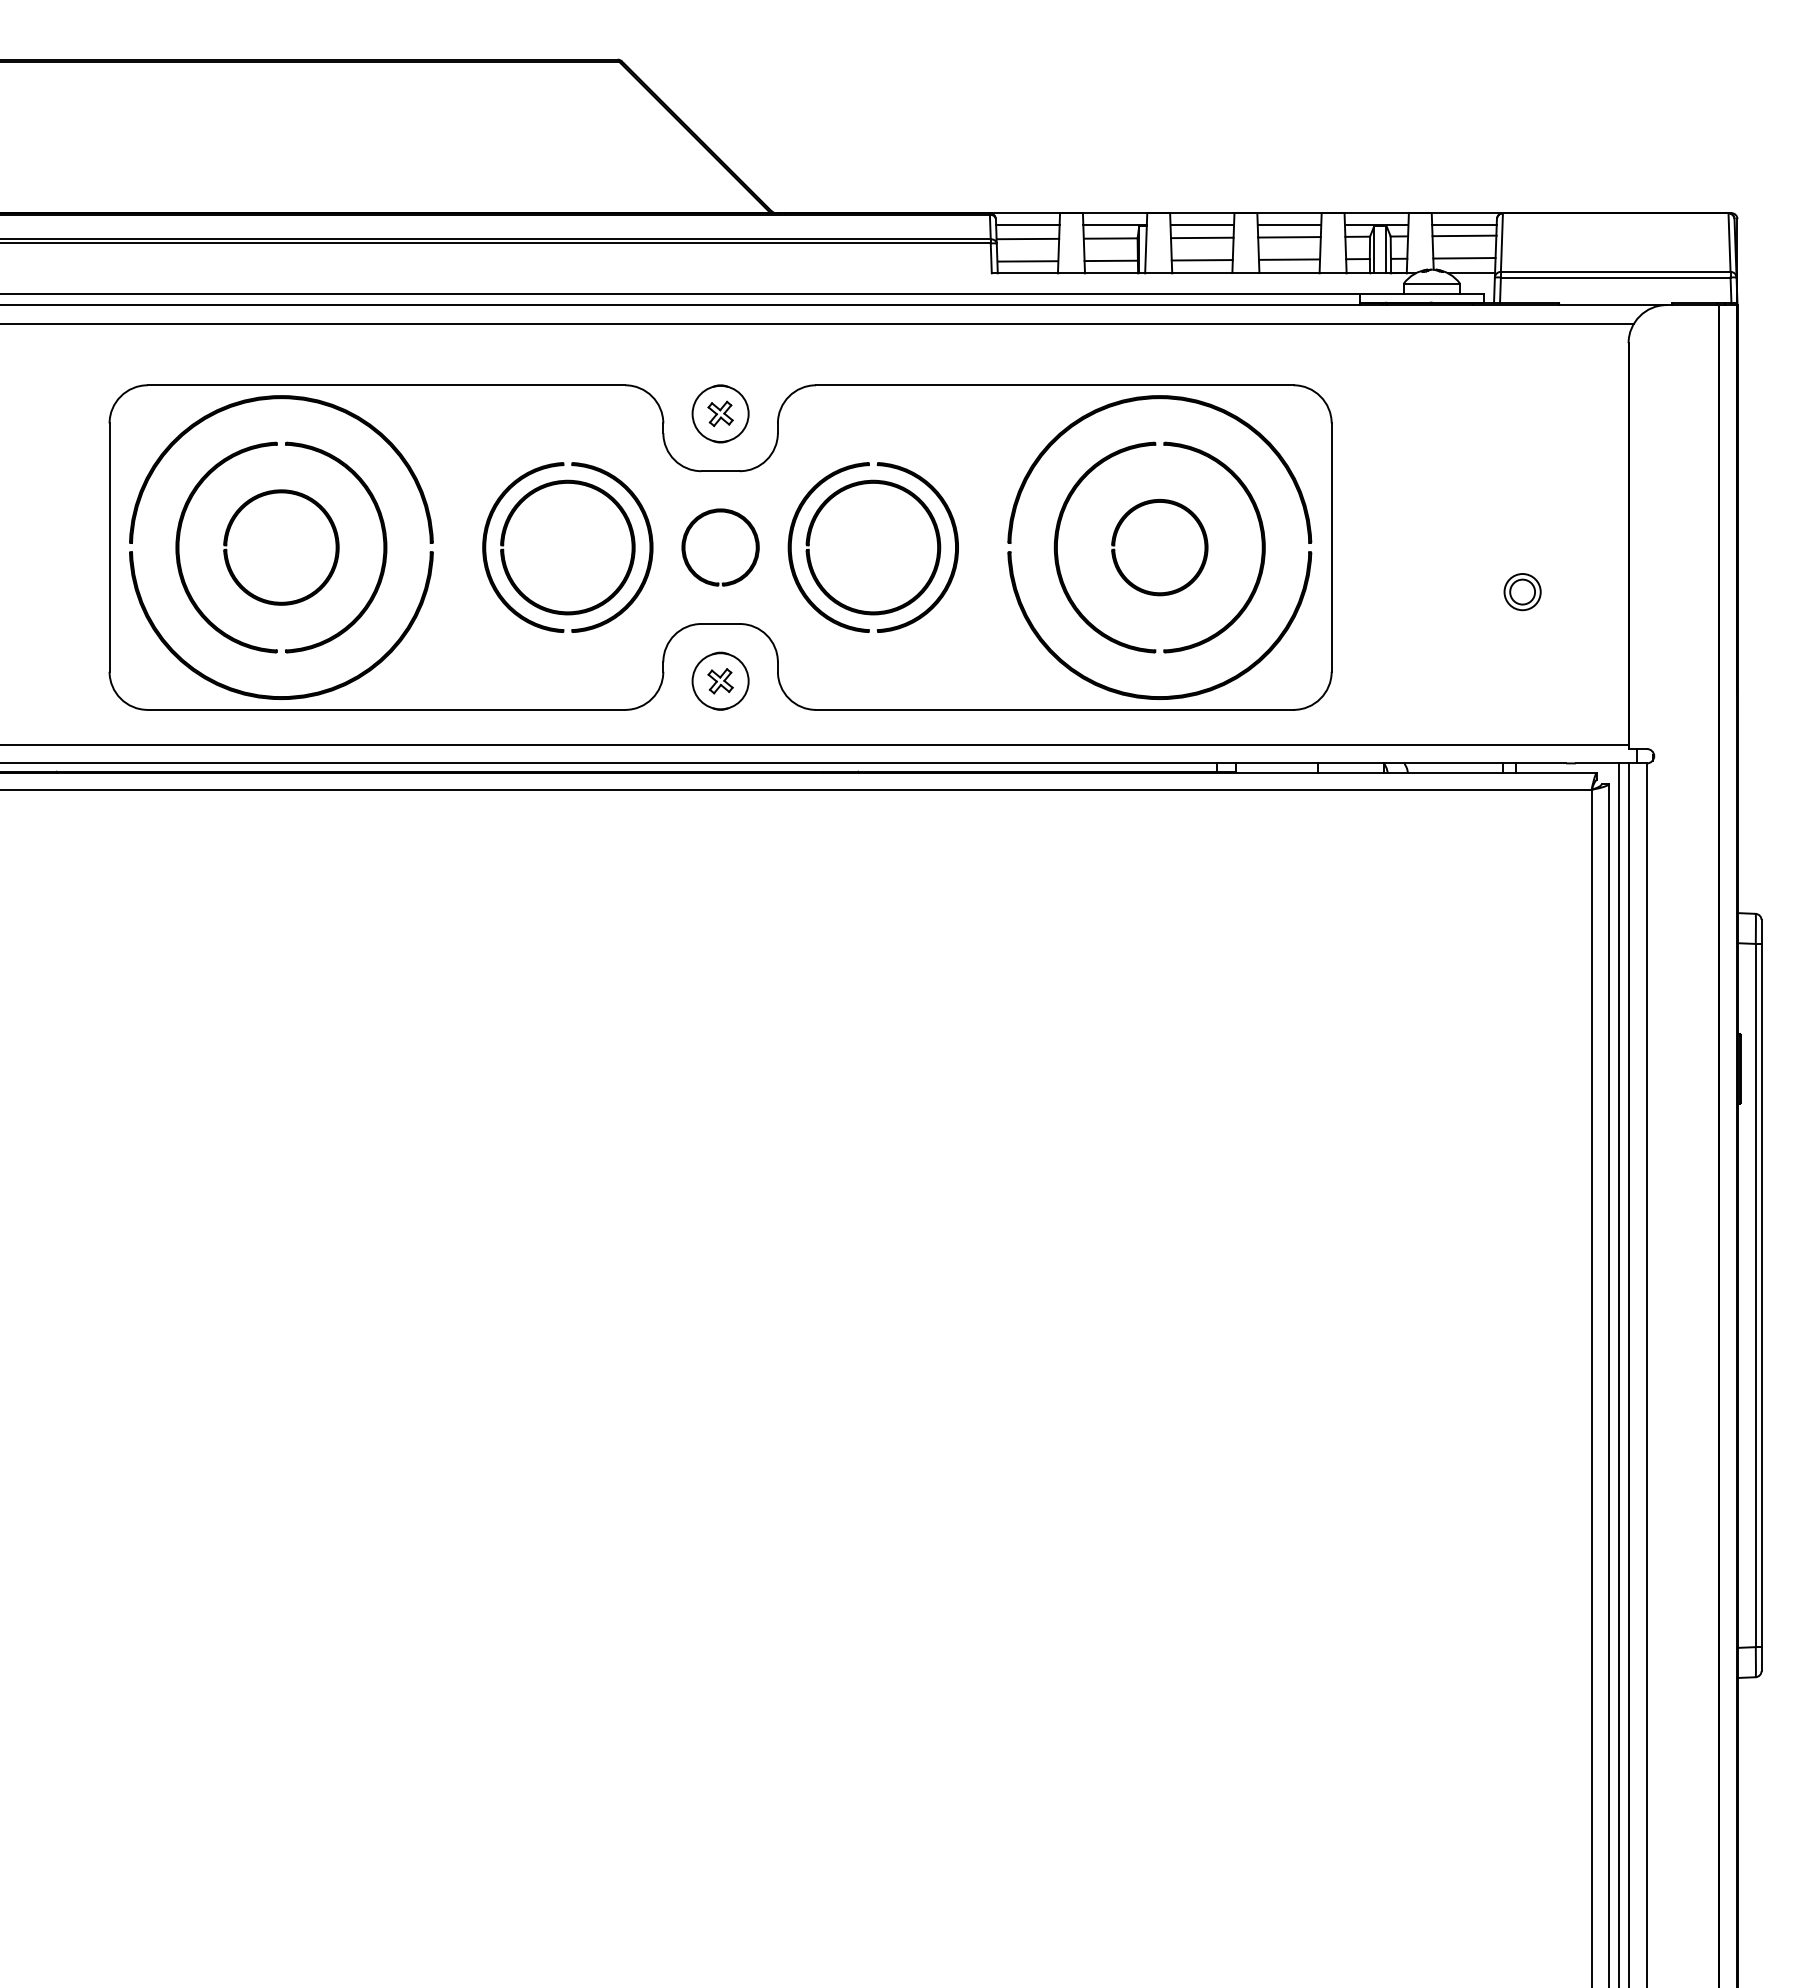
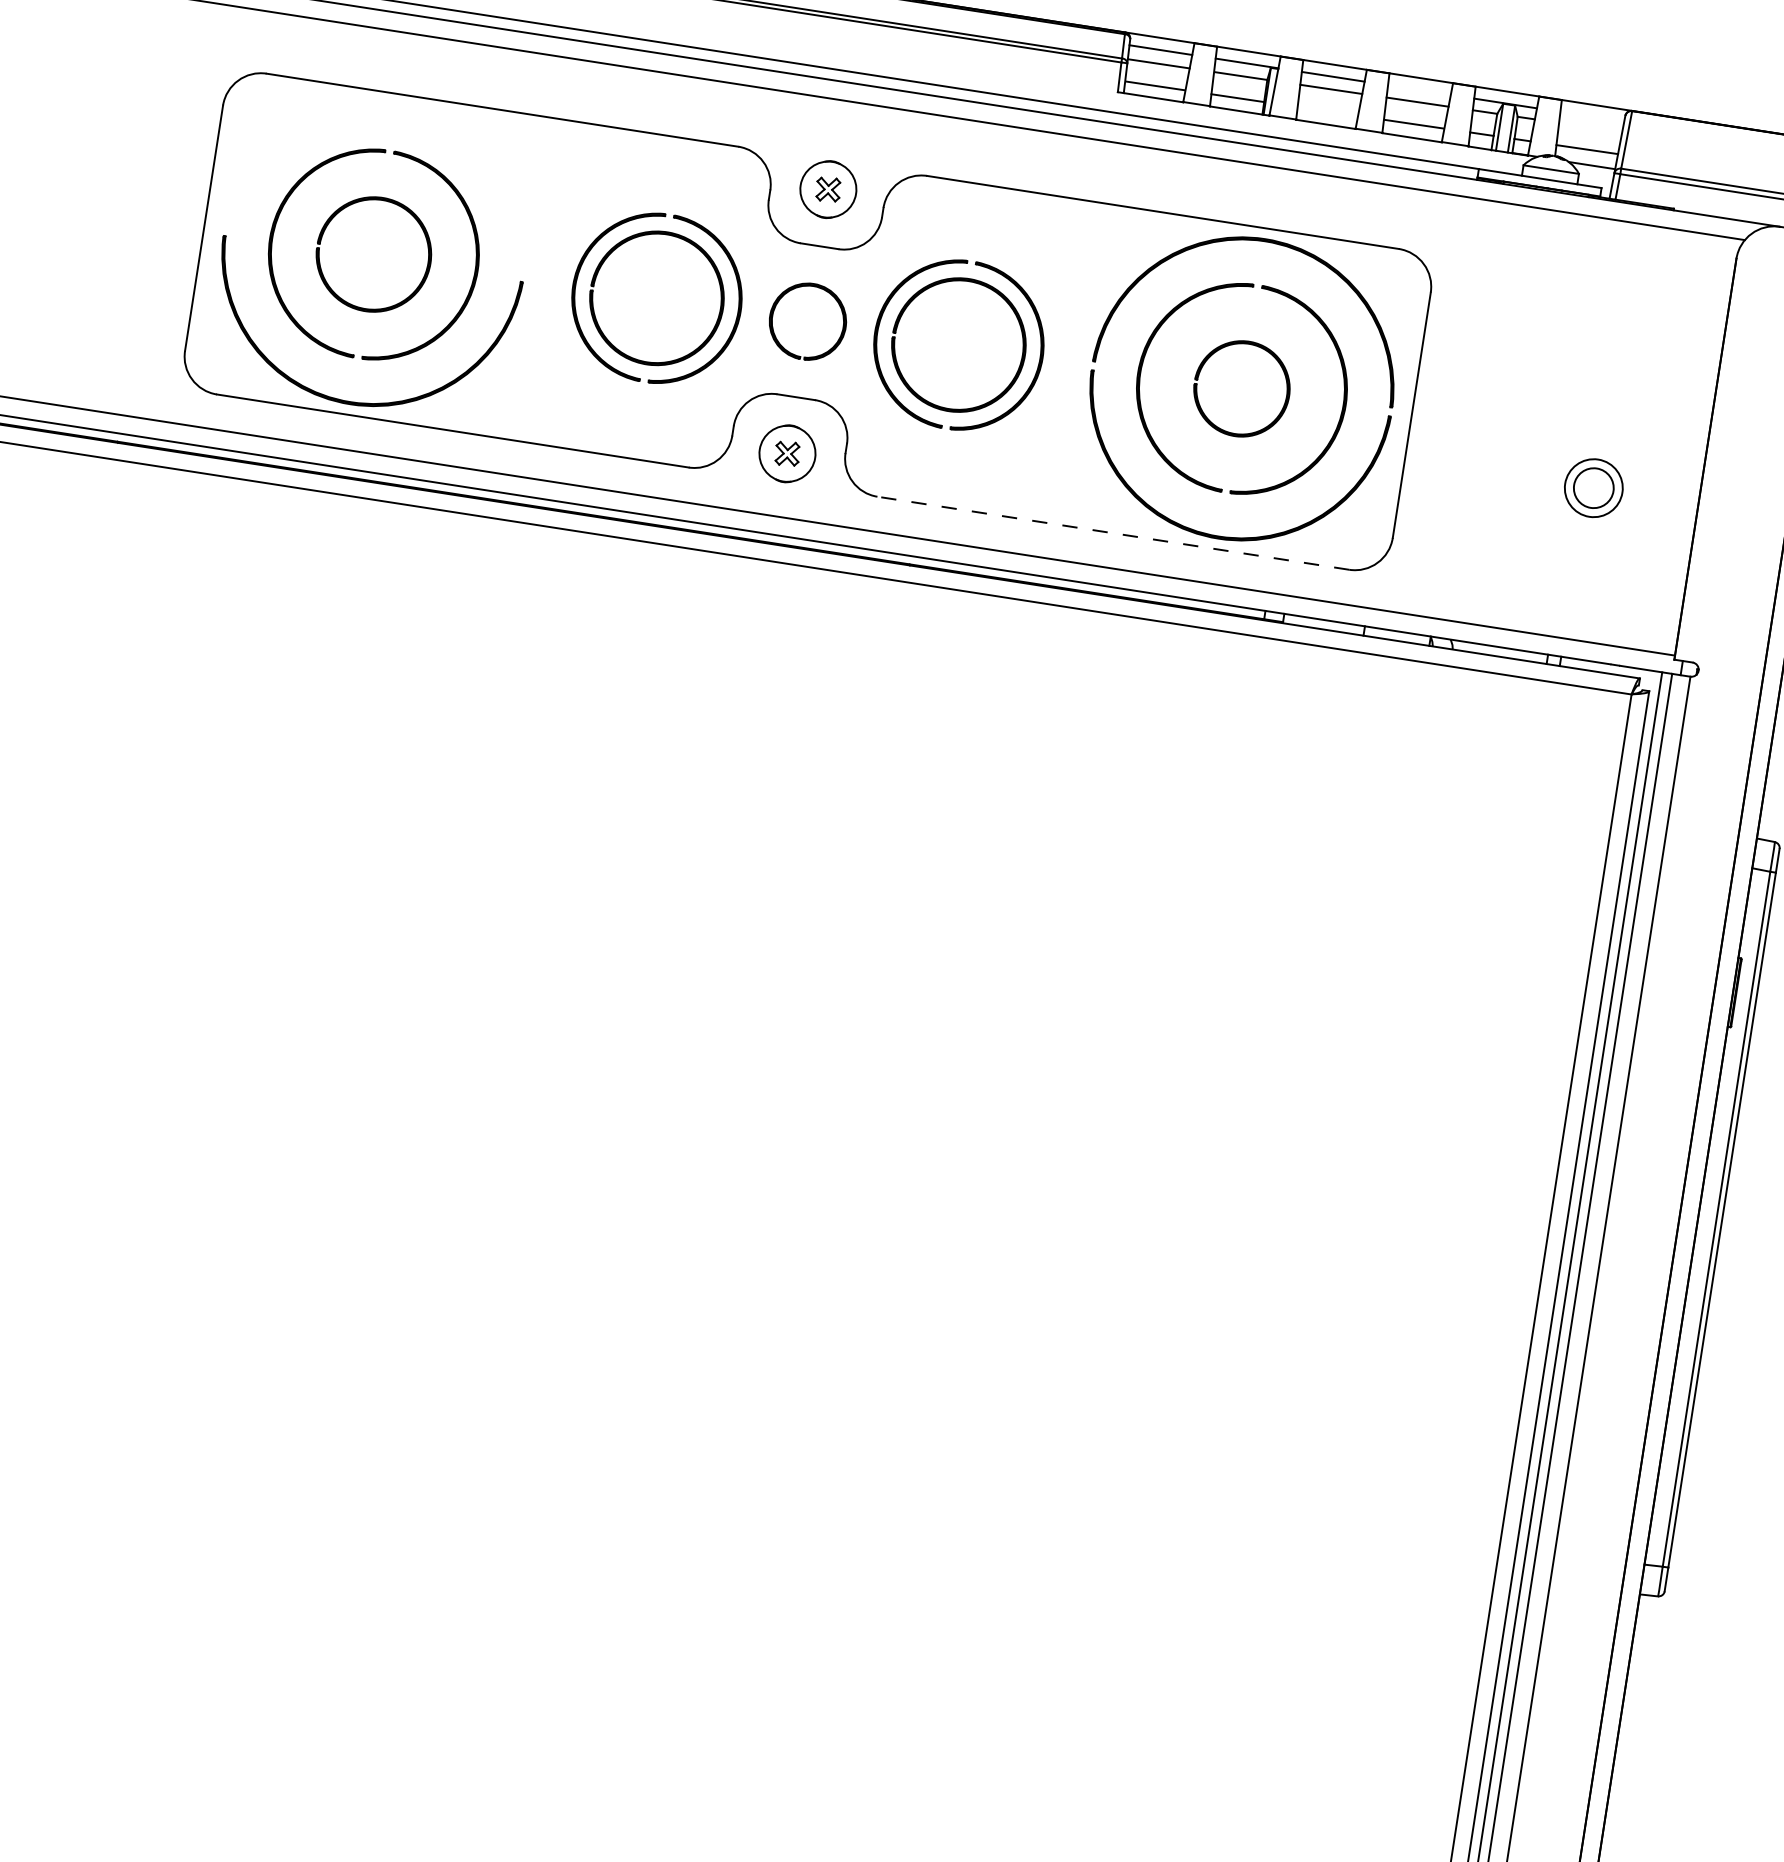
line: (1289, 225) -> (1419, 90), removed
line: (1464, 225) -> (1592, 117), removed
line: (1464, 235) -> (1590, 127), removed
line: (1201, 260) -> (1327, 111), removed
part: (279, 399) -> (394, 107), removed
part: (1522, 592) -> (1593, 488), size x1.6
line: (1054, 709) -> (1113, 532), solid -> dashed

